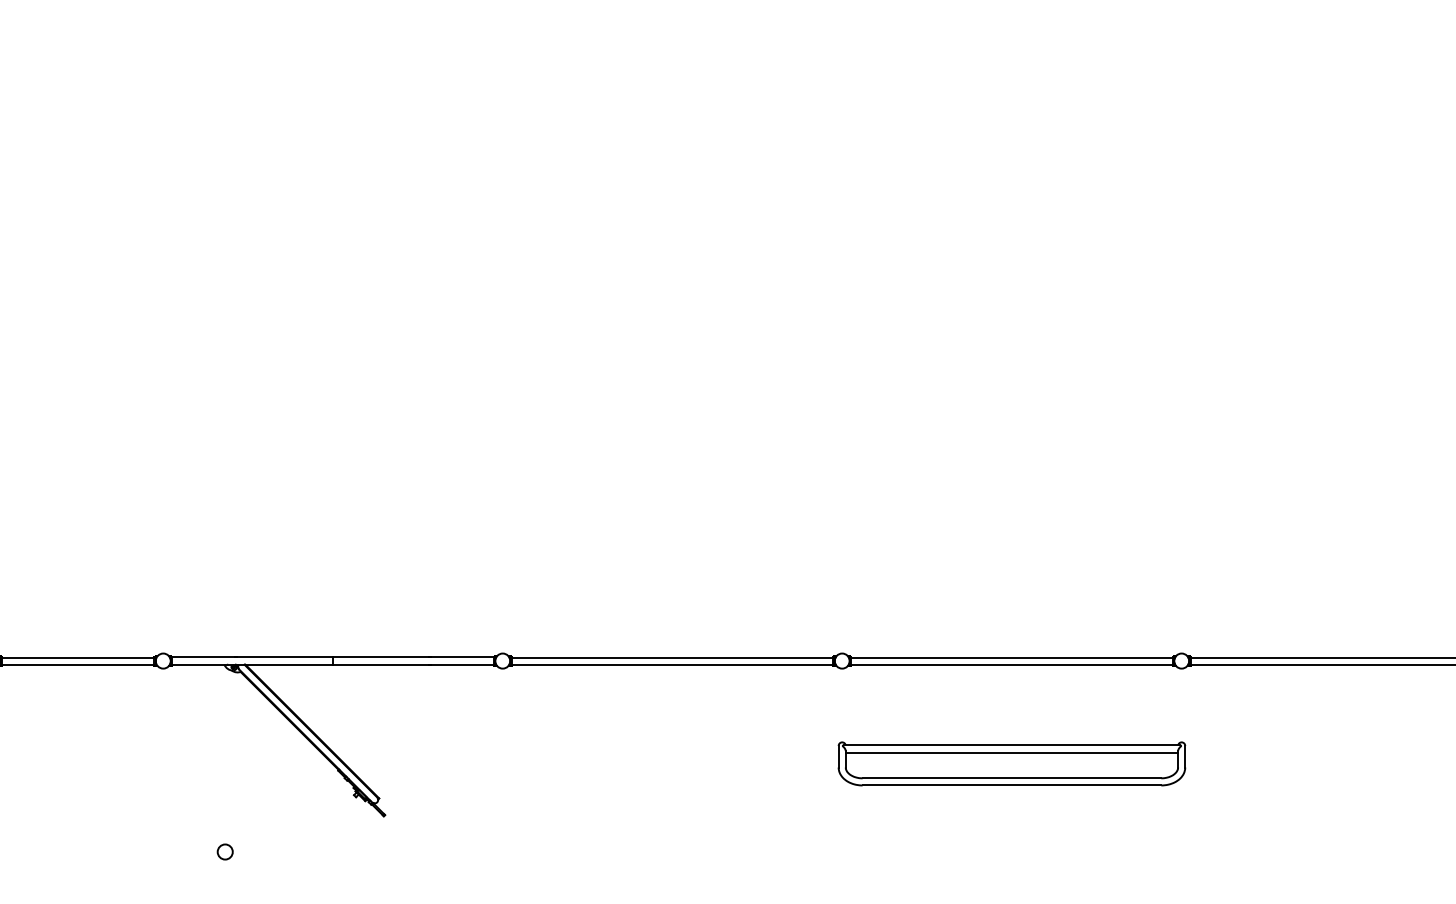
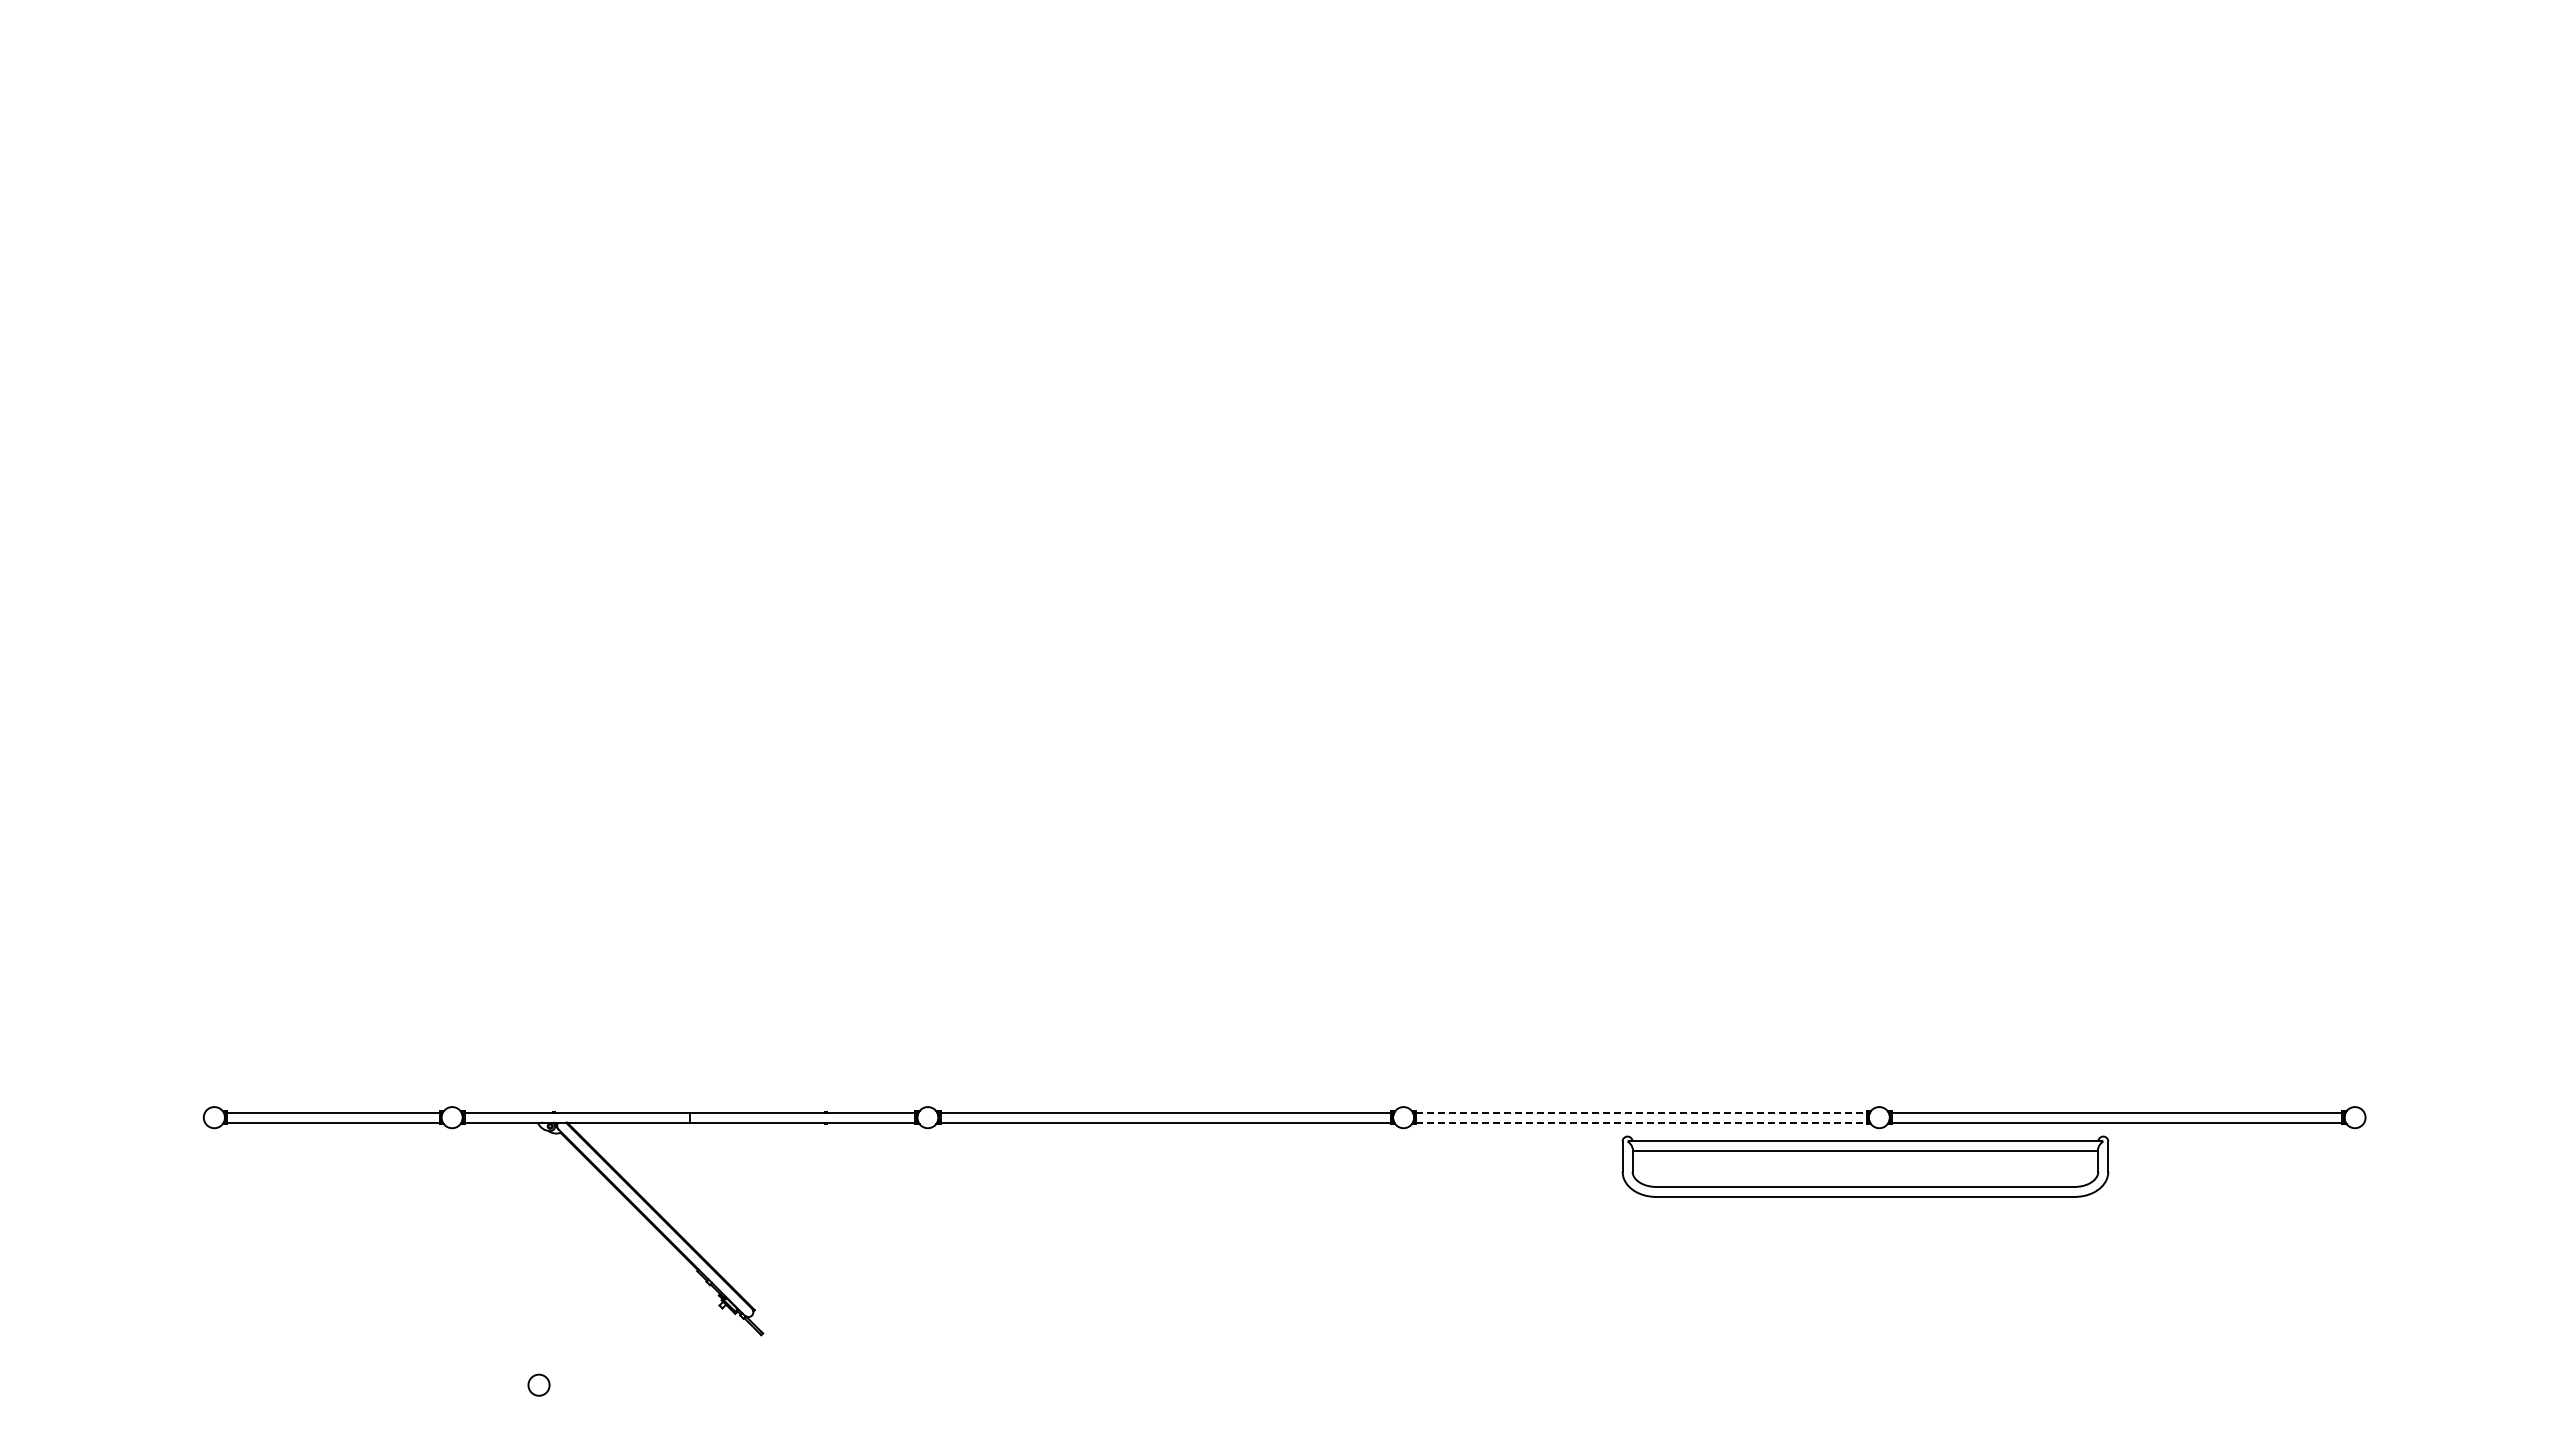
line: (1011, 657) -> (1641, 1112), solid -> dashed
line: (1011, 664) -> (1641, 1122), solid -> dashed
part: (1011, 763) -> (1865, 1166), moved

